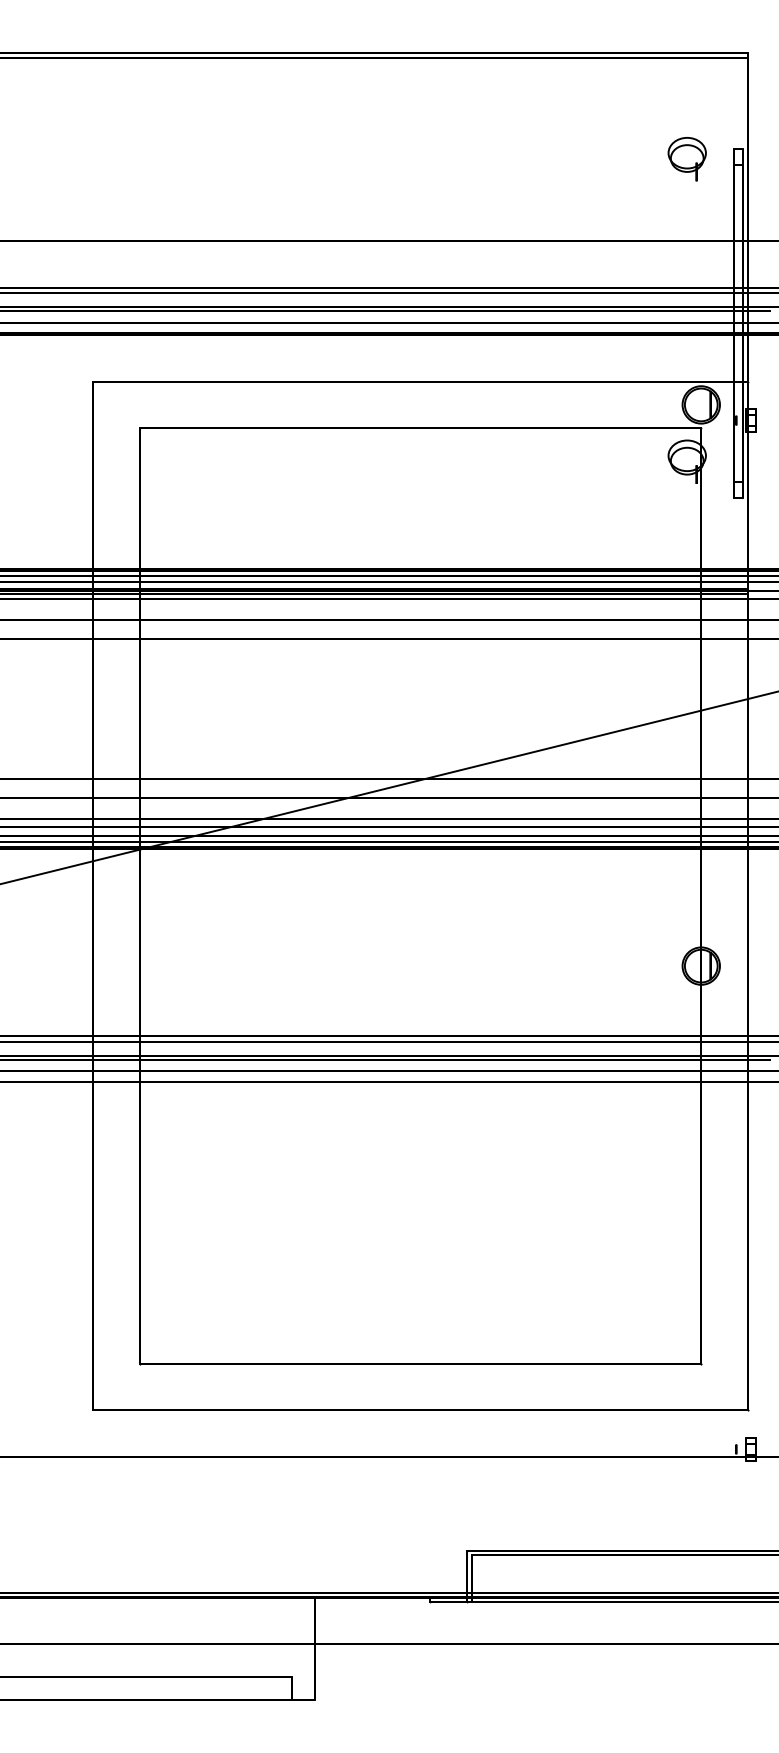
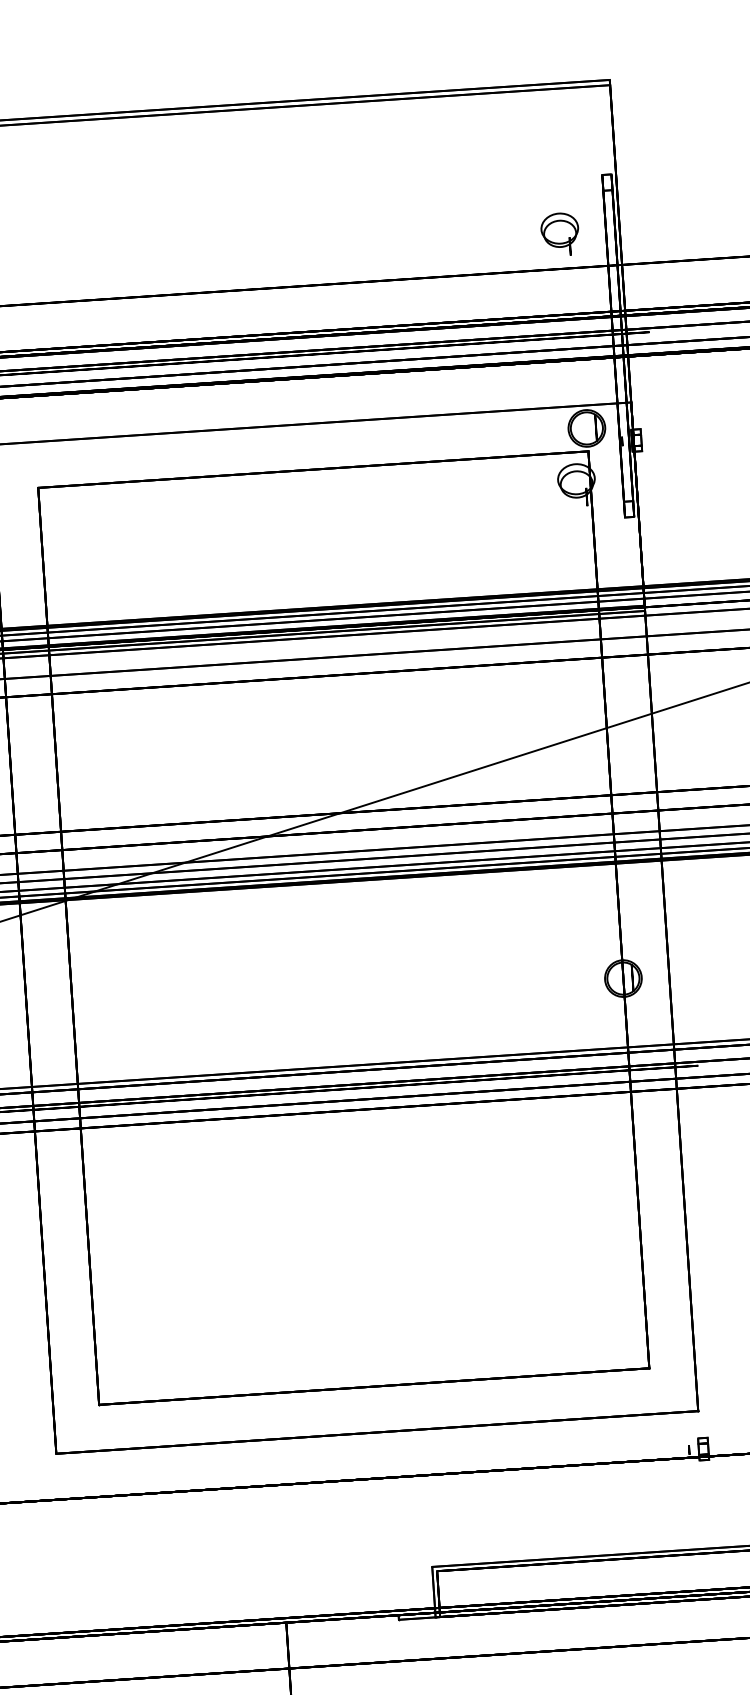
part: (686, 159) -> (559, 234), moved

